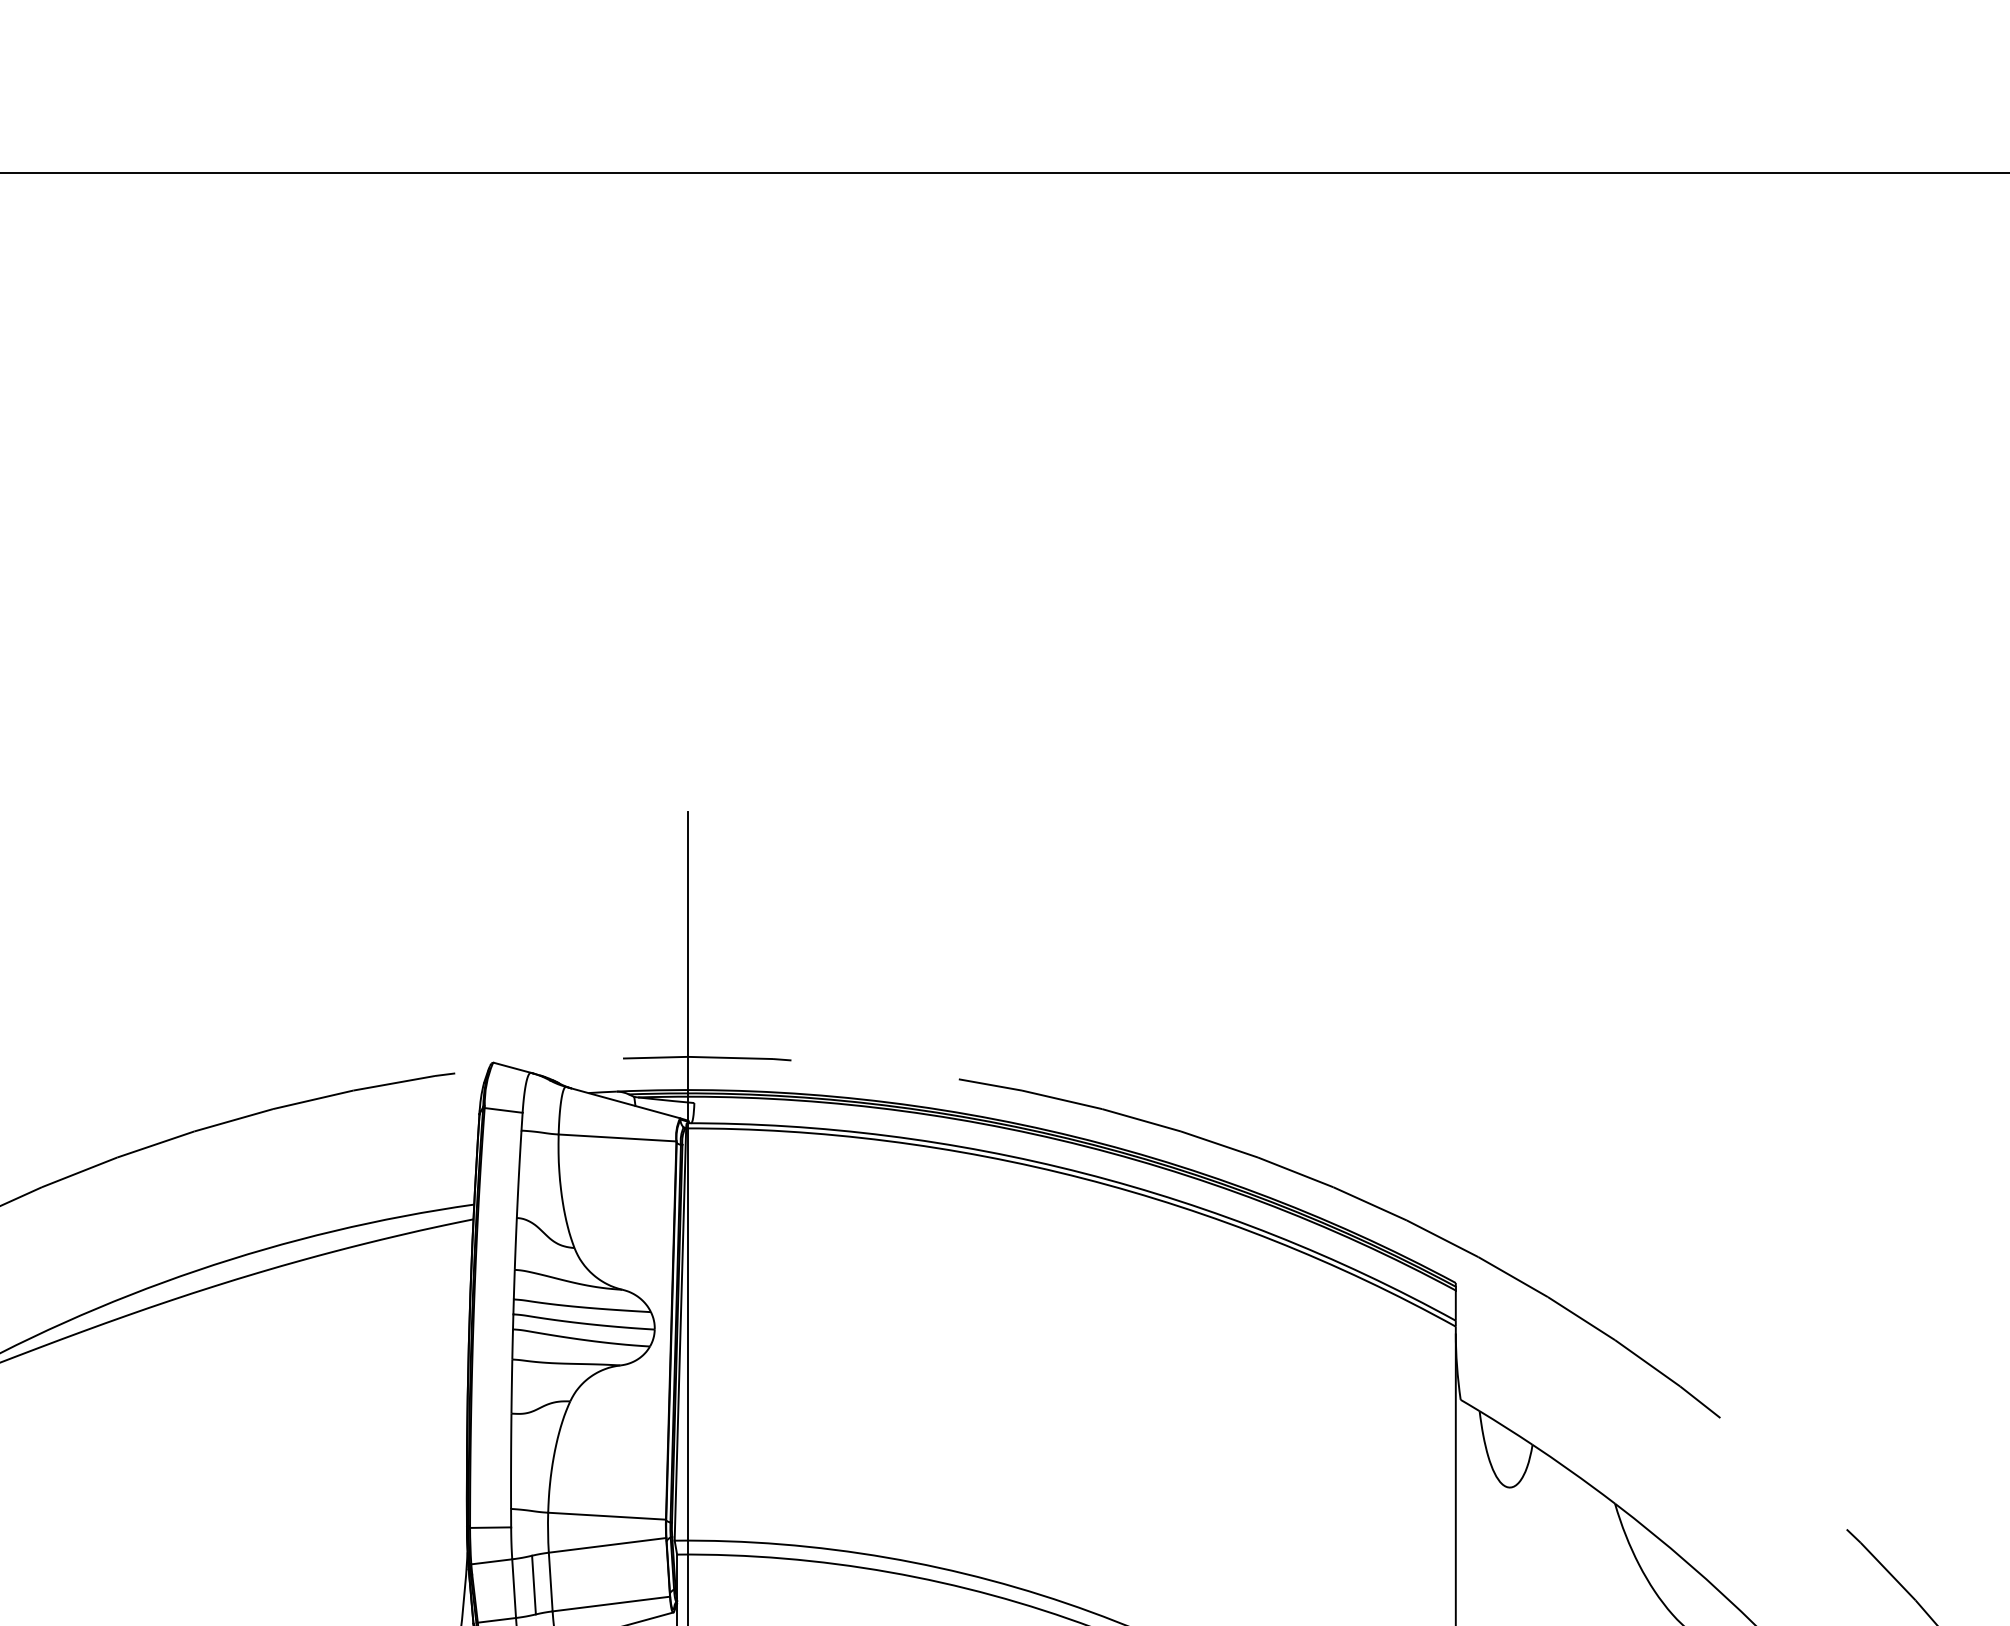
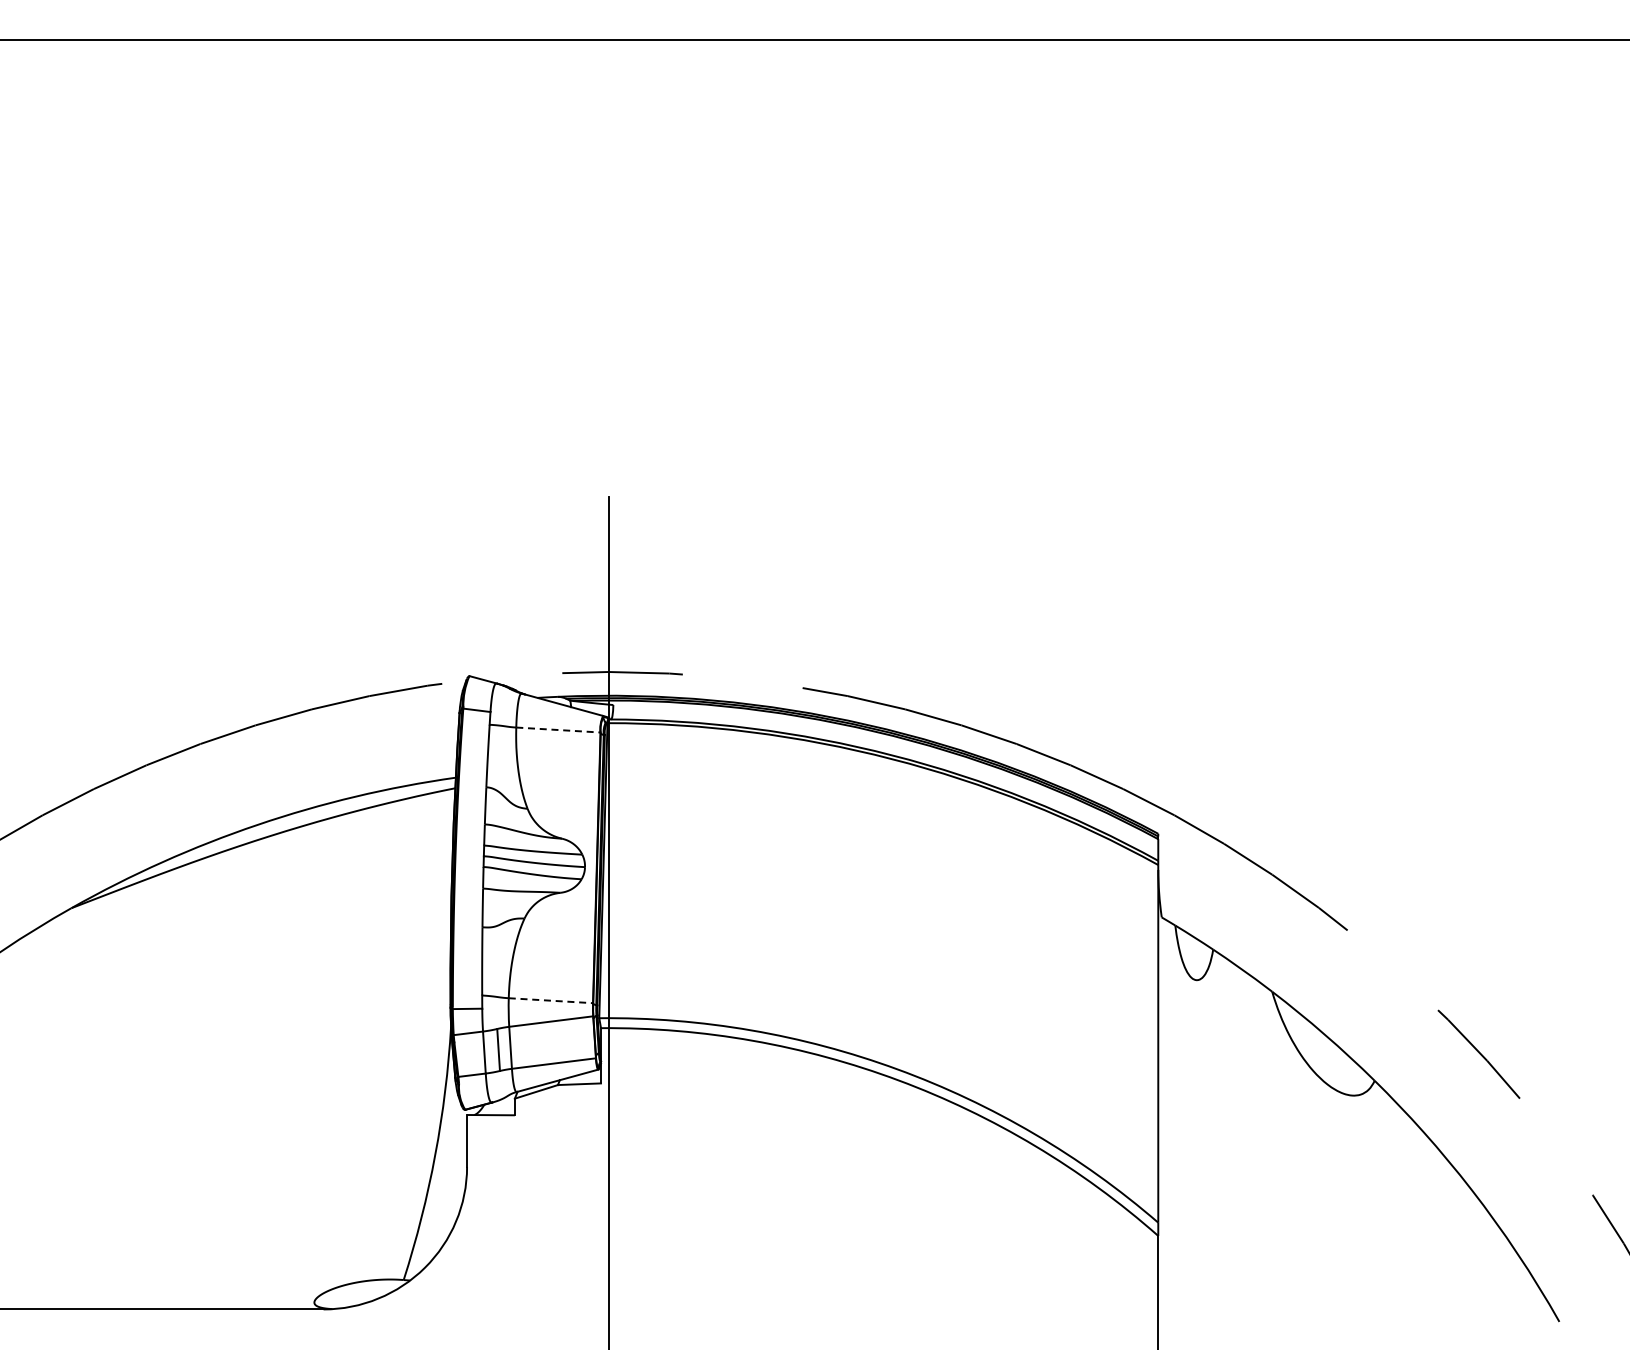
line: (617, 1138) -> (558, 730), solid -> dashed
line: (607, 1515) -> (551, 1000), solid -> dashed

